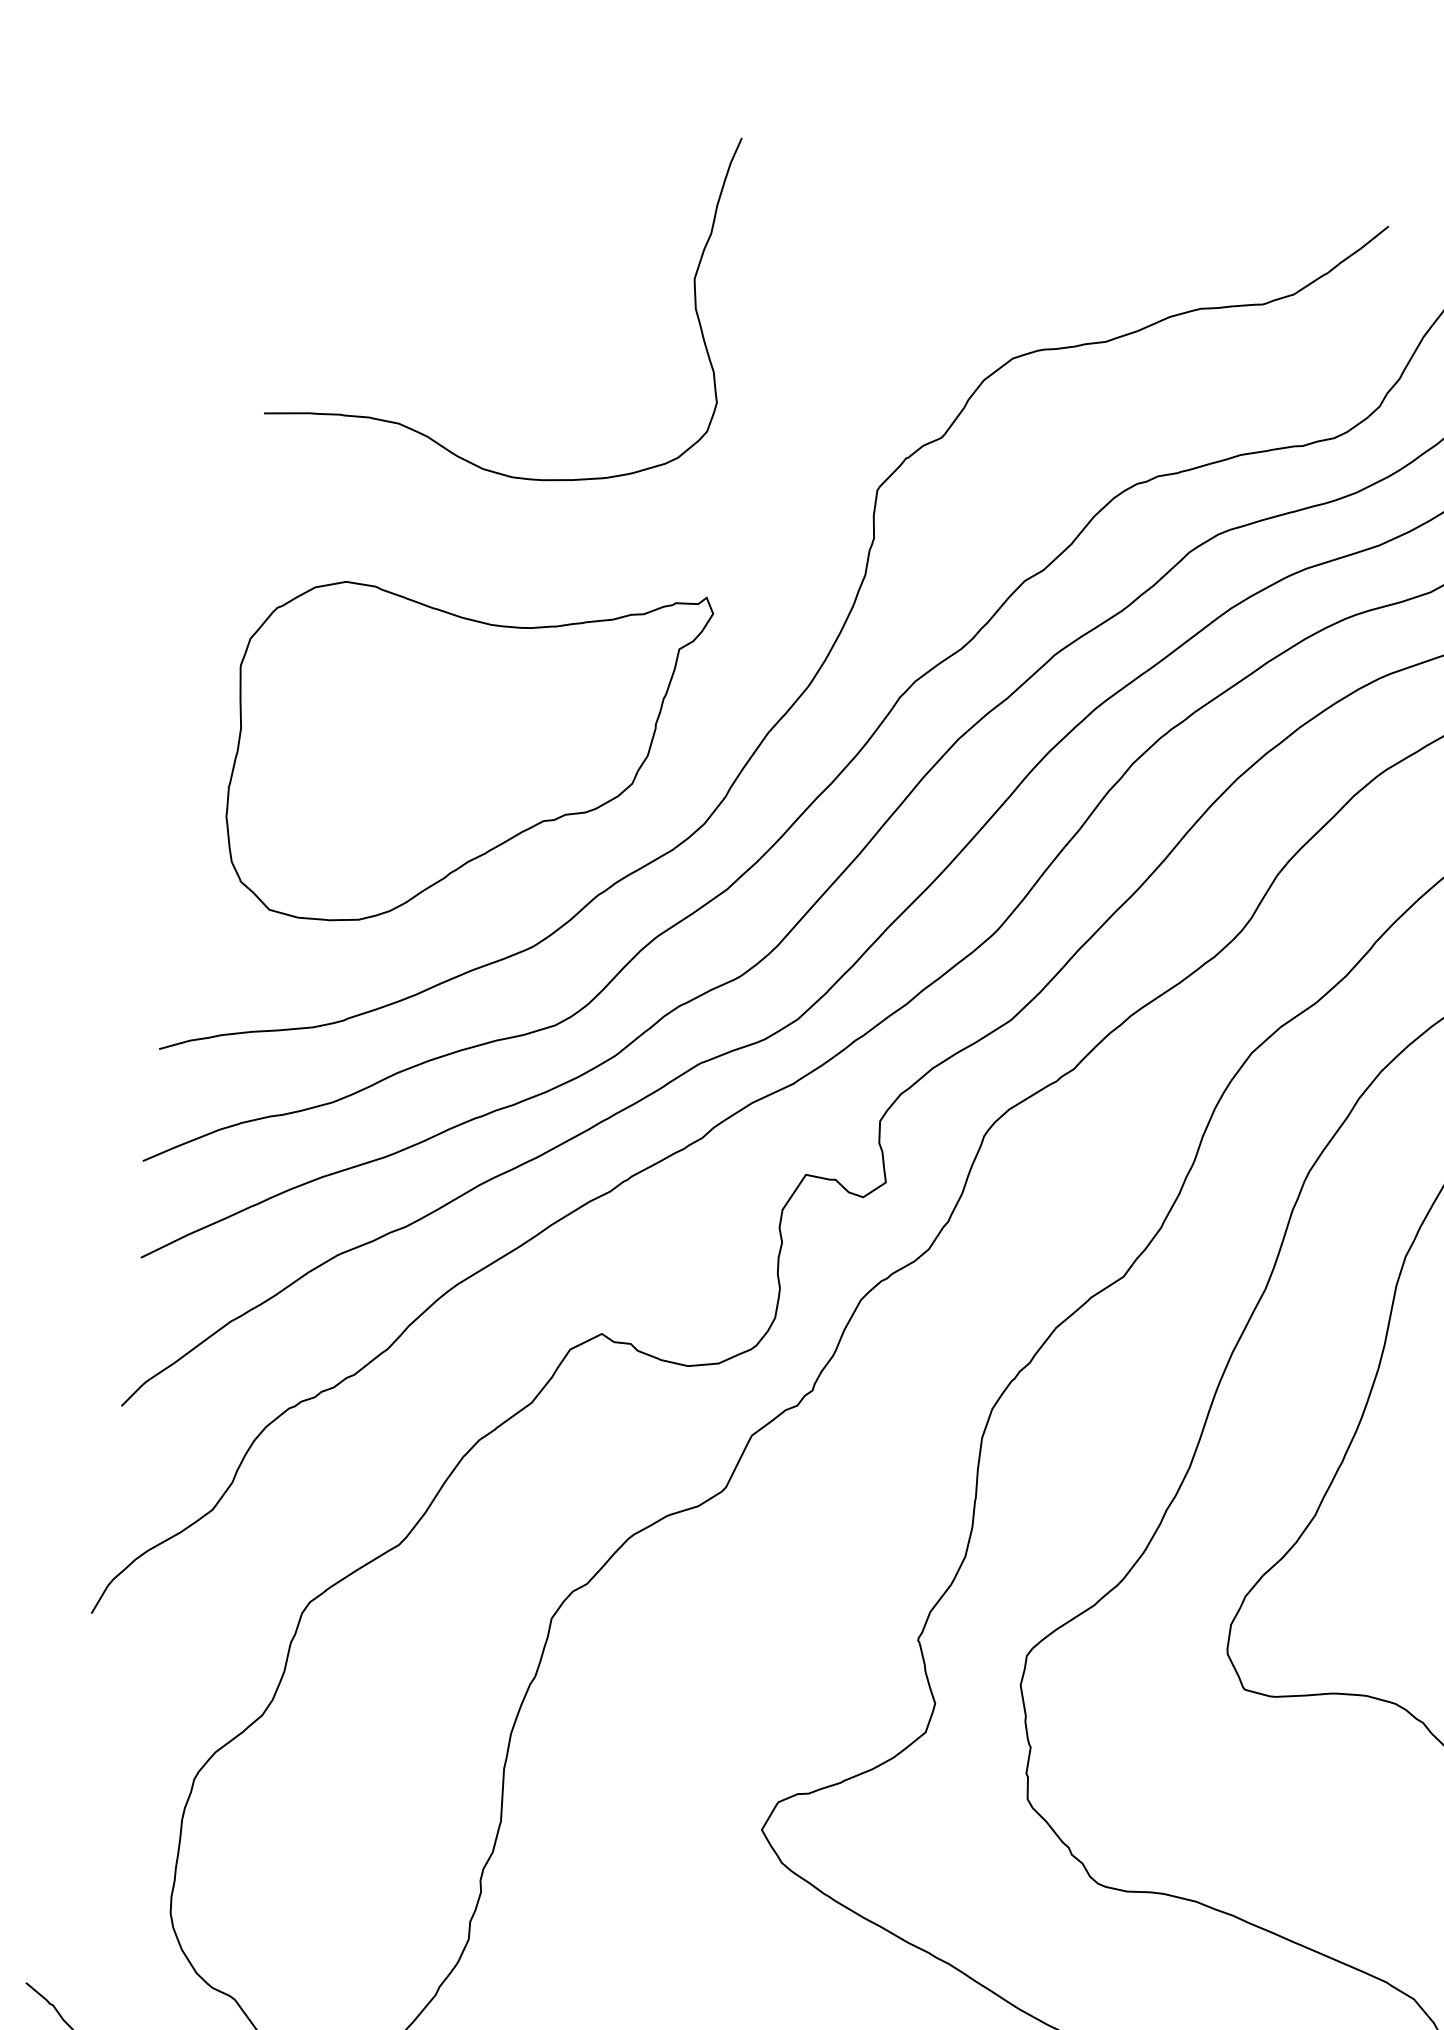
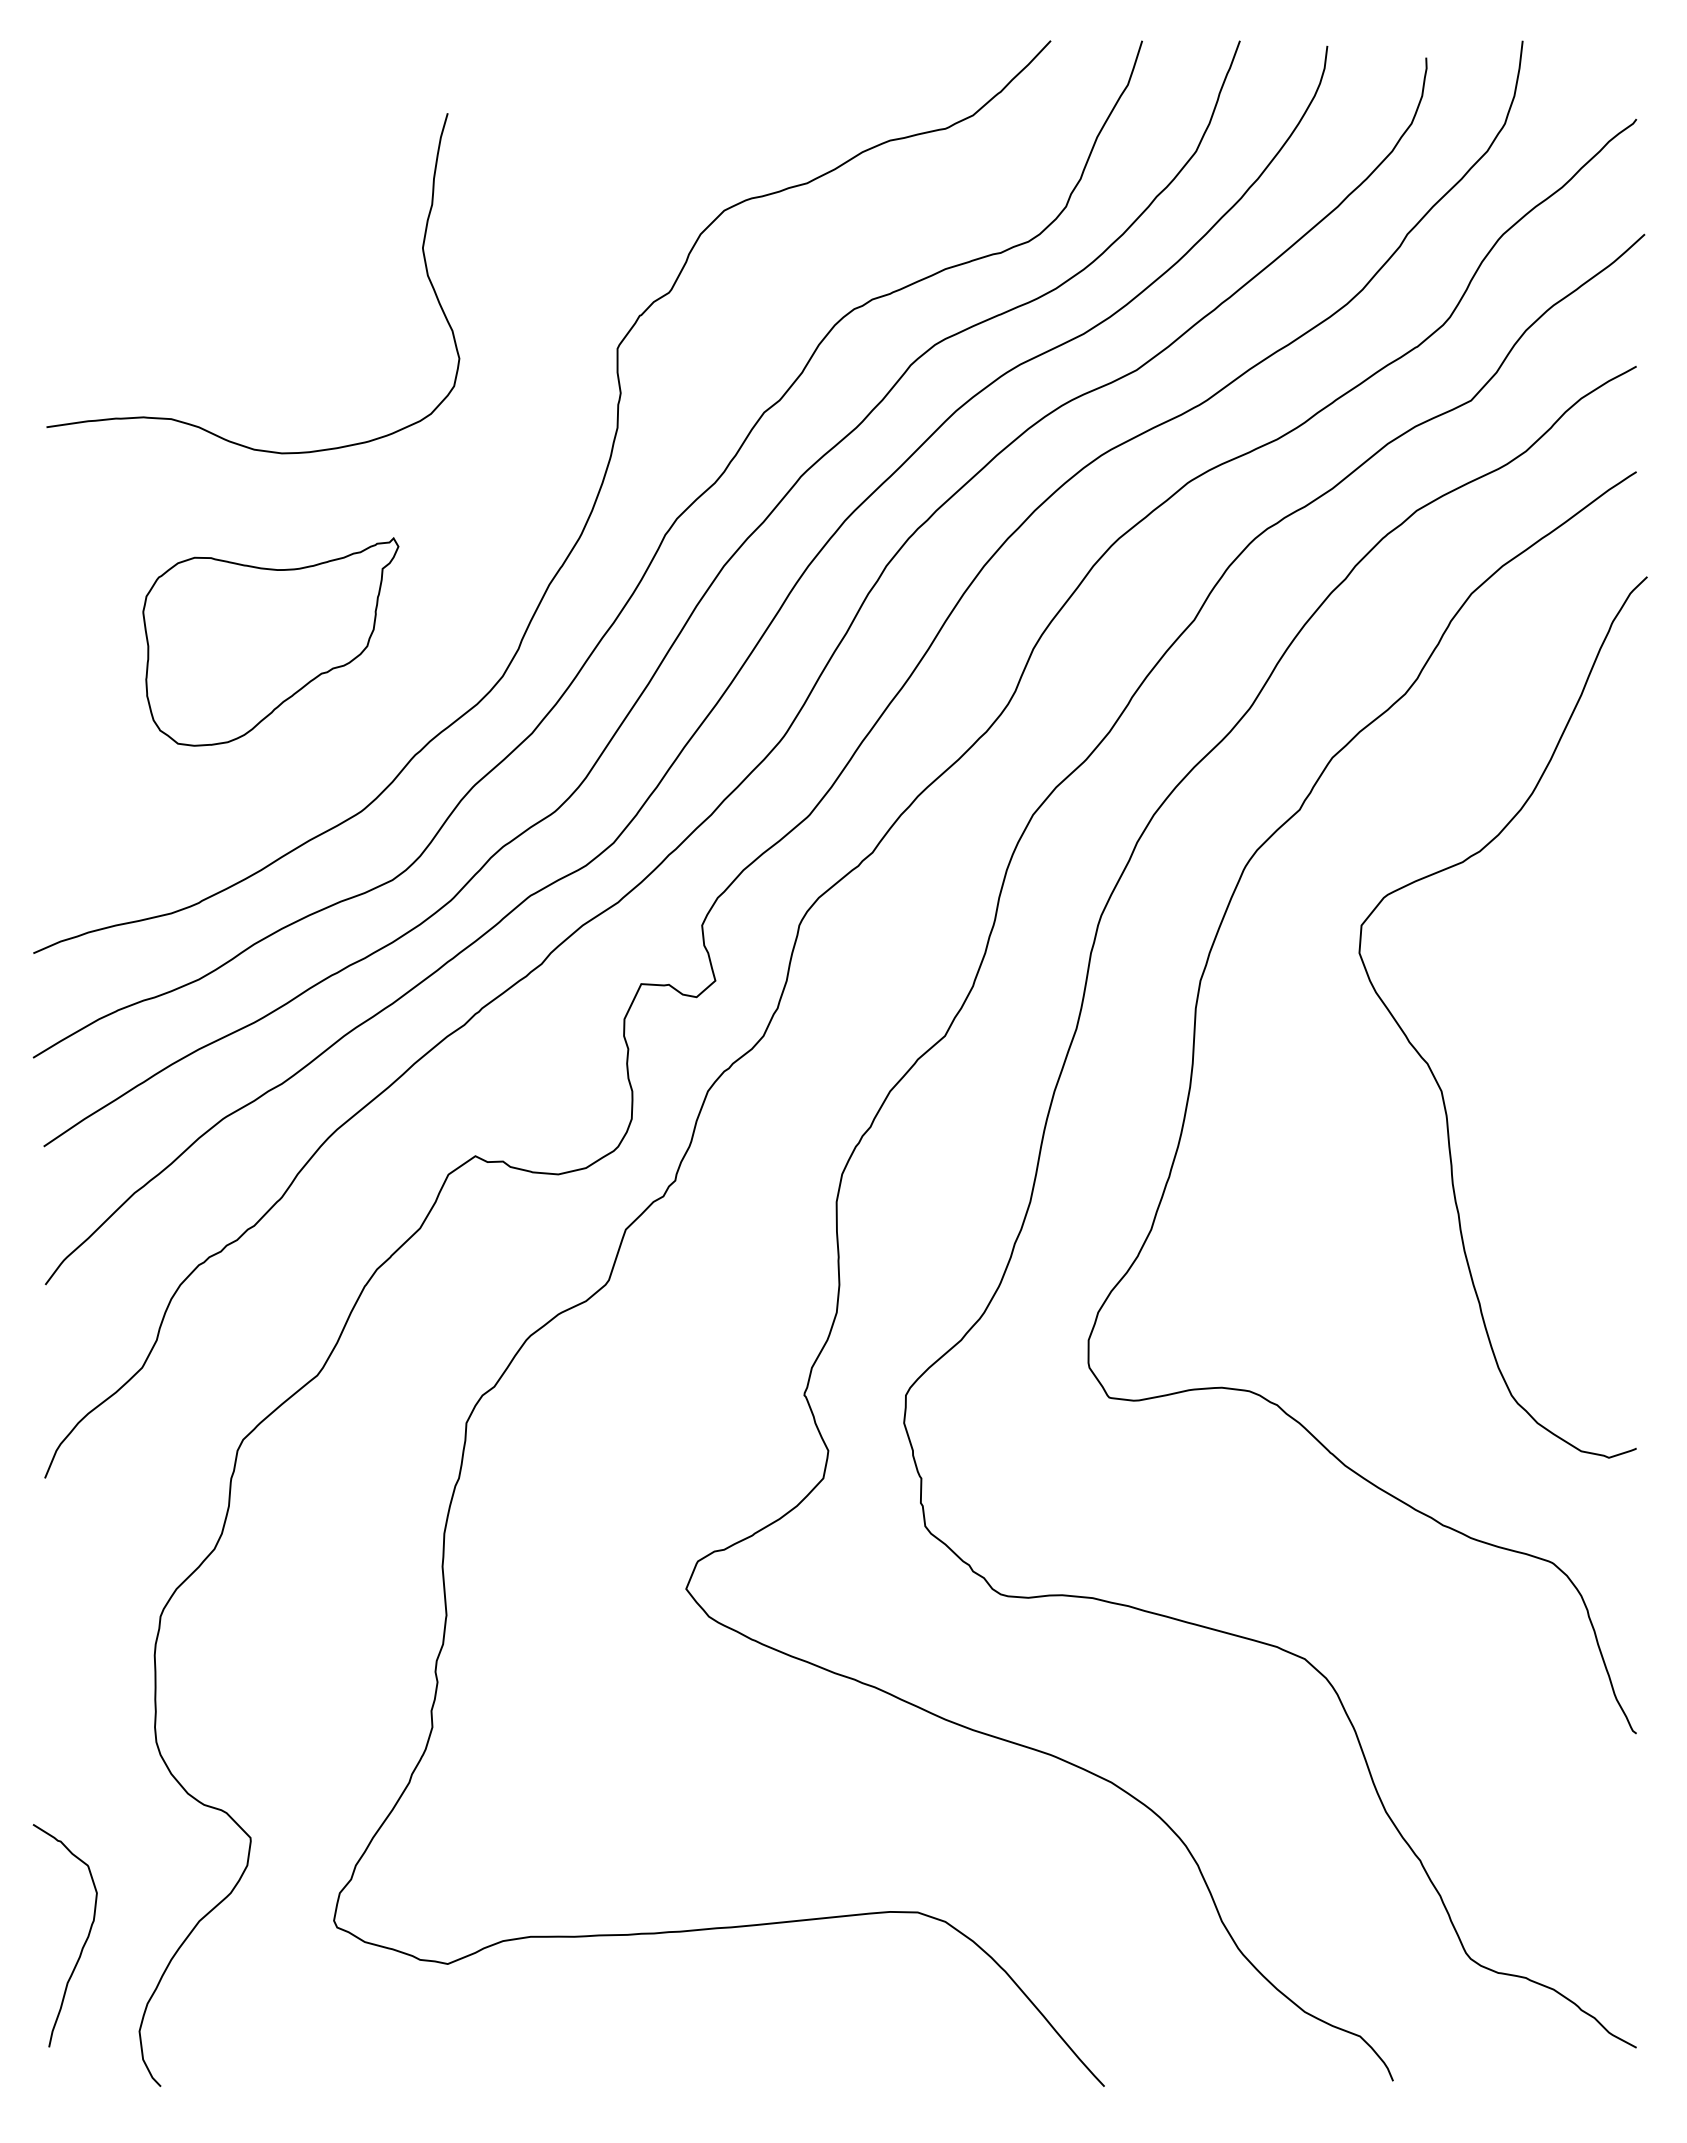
curve: (426, 434) -> (197, 425), moved
part: (460, 751) -> (270, 641), size x0.6

